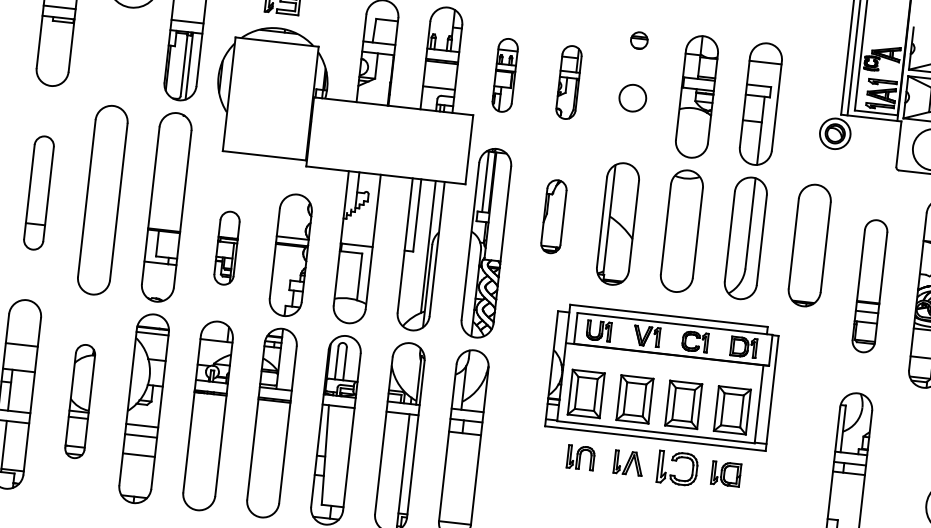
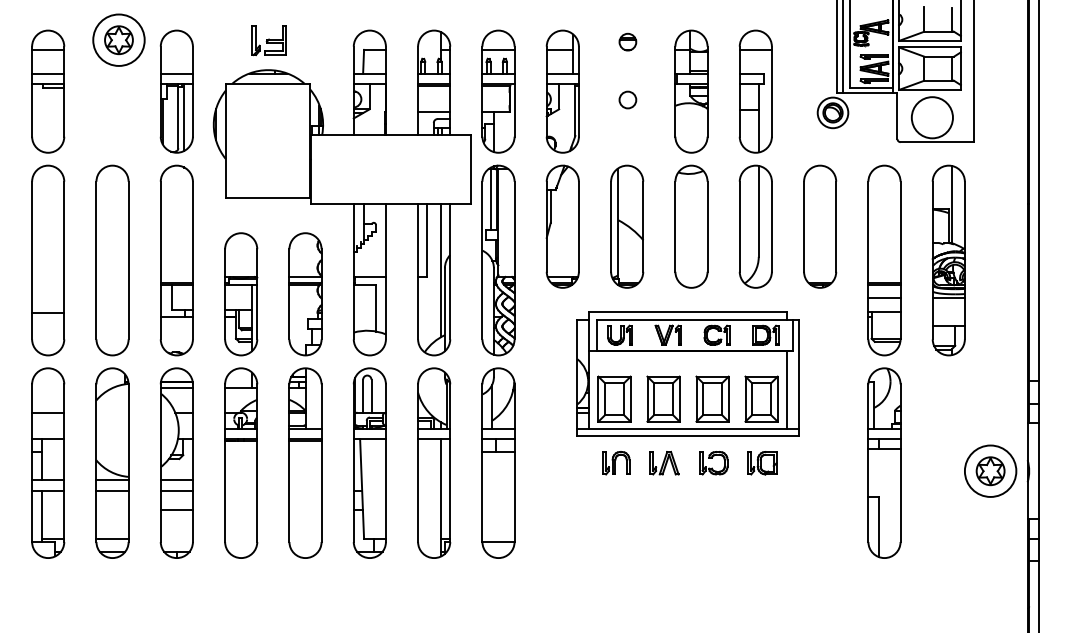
part: (505, 75) -> (498, 91), size x1.67
part: (568, 82) -> (562, 91), size x1.67
circle: (632, 97) -> (627, 99), size x0.62
part: (39, 193) -> (48, 260), size x1.67
part: (553, 216) -> (562, 226), size x1.67
part: (227, 248) -> (241, 294), size x1.67
part: (869, 286) -> (884, 260), size x1.43
part: (80, 400) -> (112, 462), size x1.67
part: (677, 468) -> (713, 463), size x0.71

